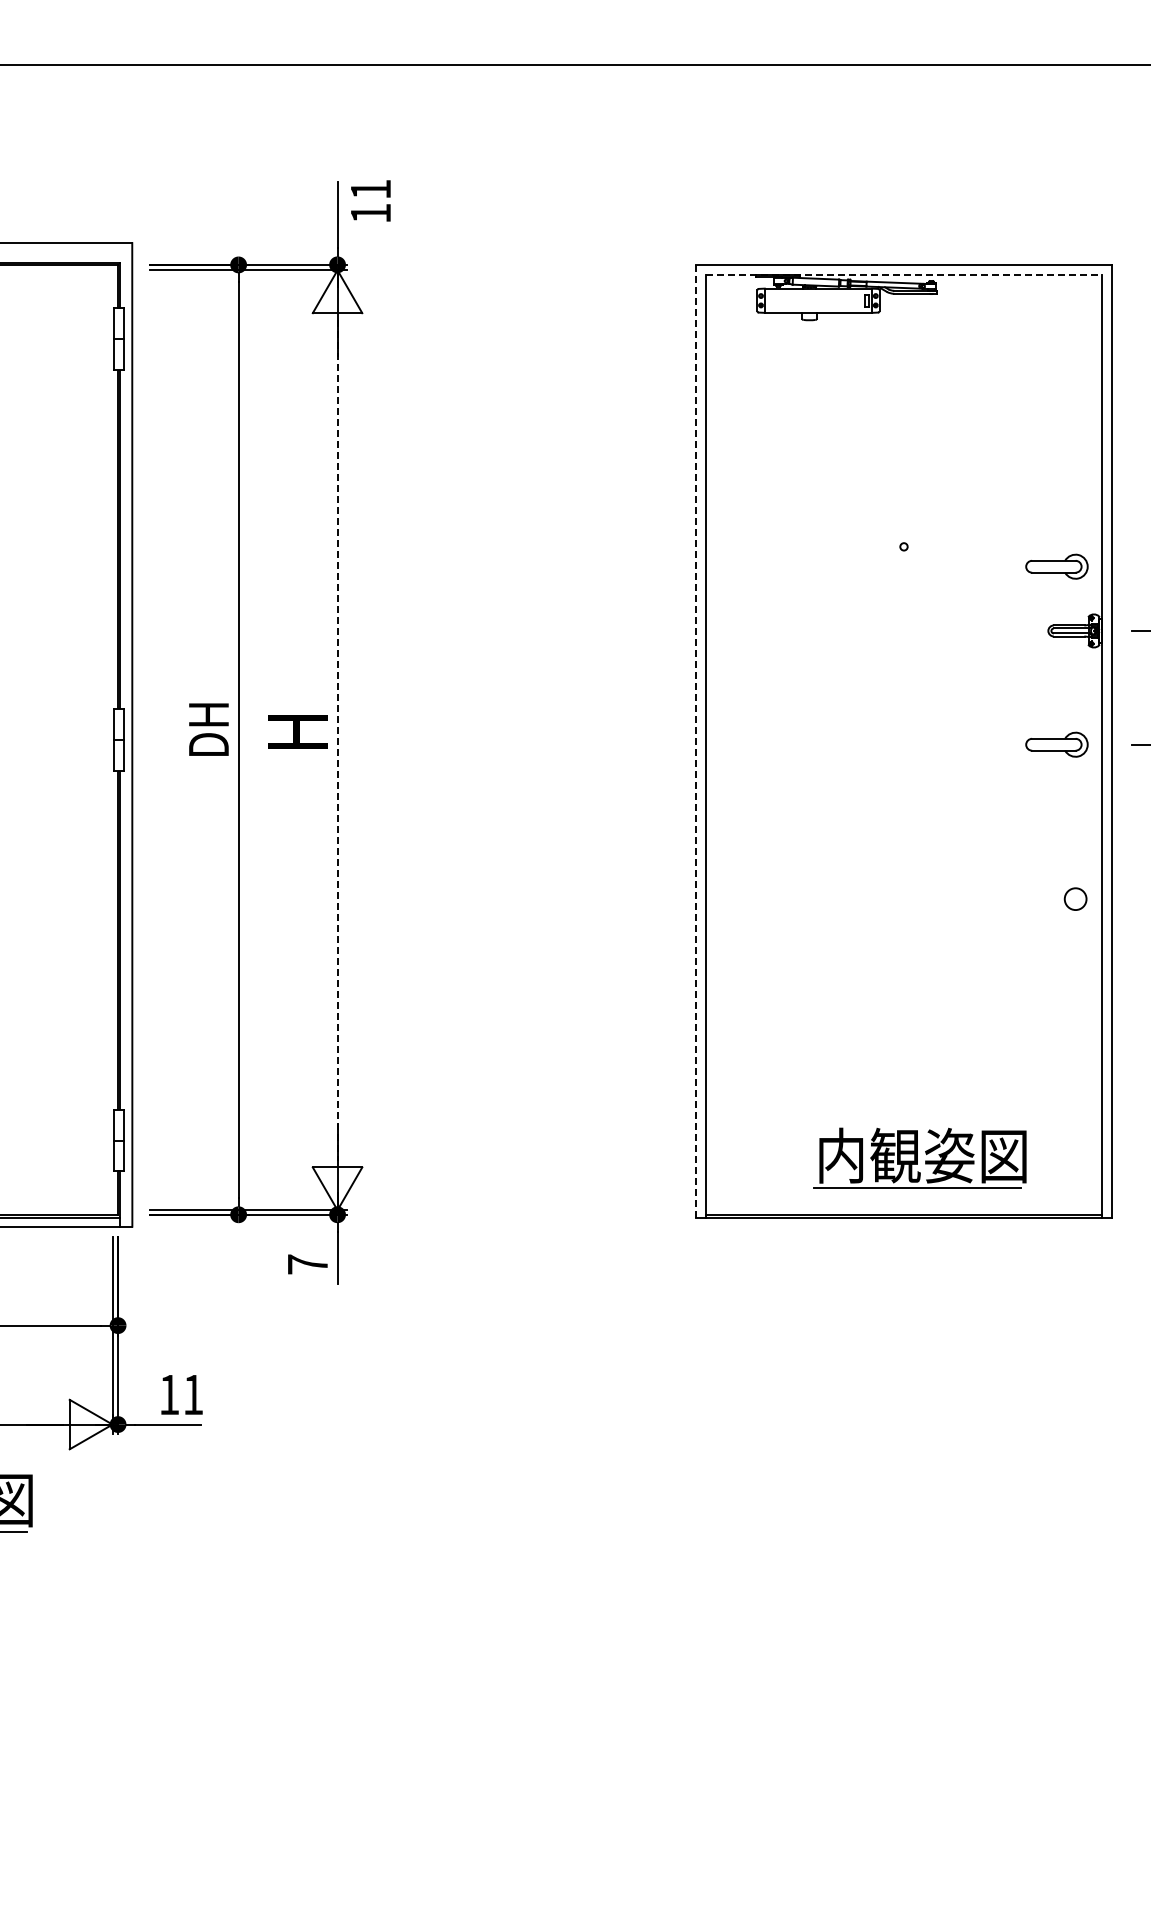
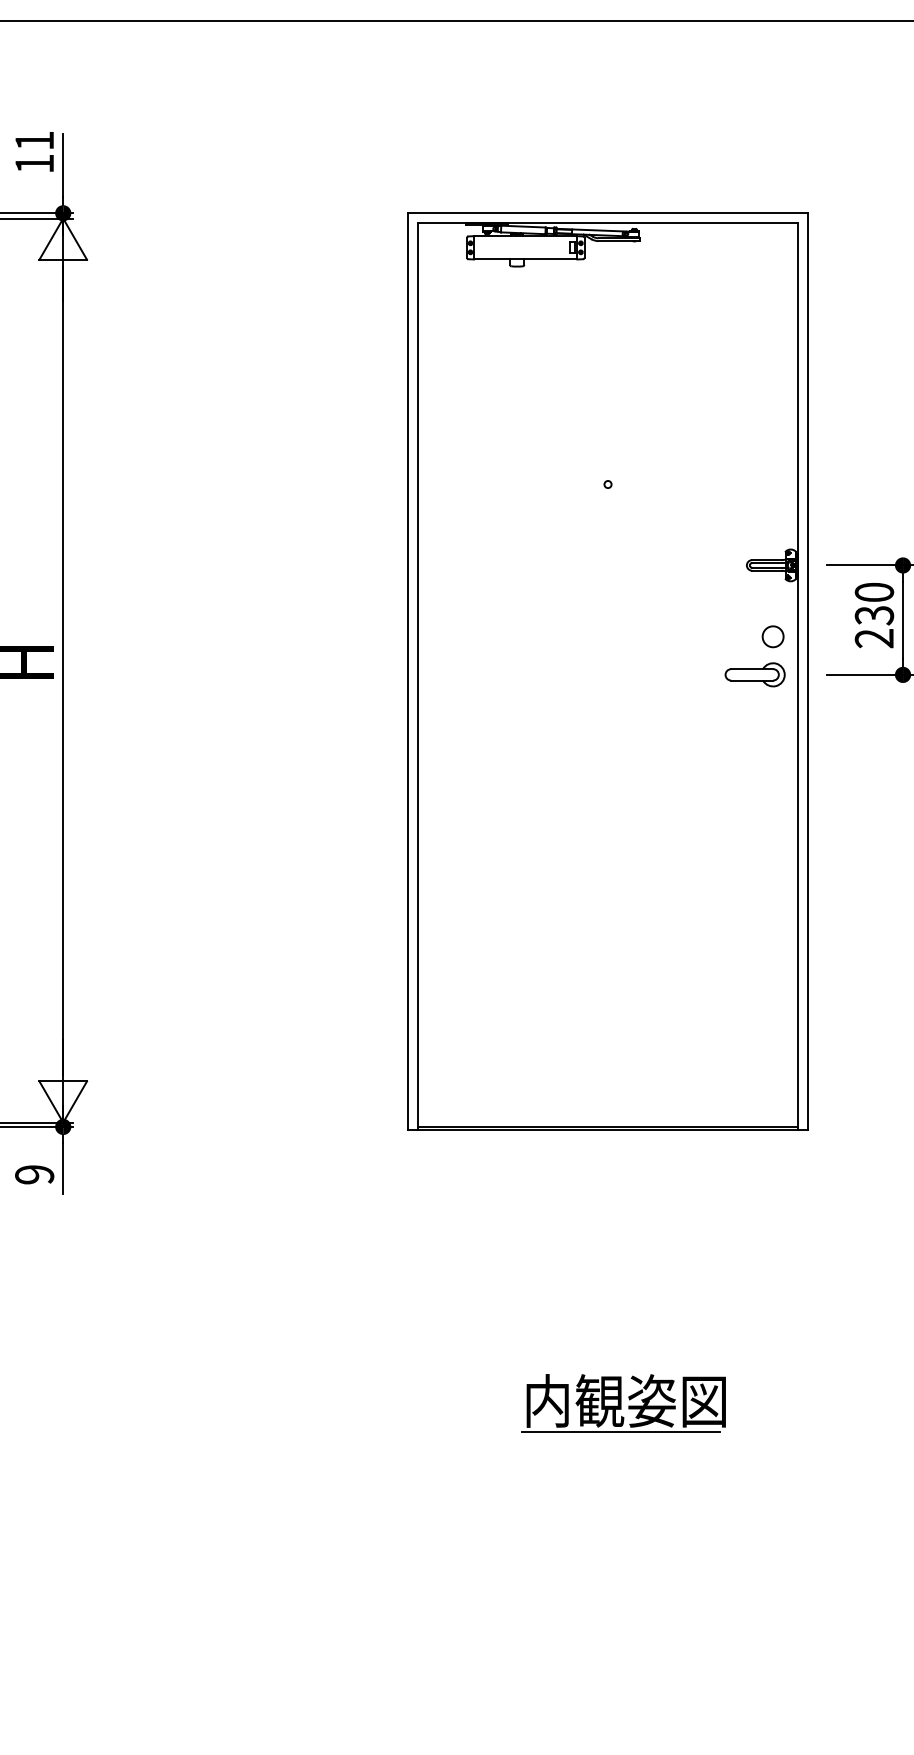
text: (370, 200) -> (34, 151), moved
line: (904, 274) -> (608, 222), dashed -> solid
part: (1056, 566) -> (754, 503), removed
line: (337, 740) -> (63, 670), dashed -> solid
line: (696, 741) -> (408, 671), dashed -> solid
circle: (1075, 898) -> (772, 636), moved
part: (919, 1157) -> (622, 1402), moved
text: (307, 1264) -> (34, 1174), 7 -> 9

